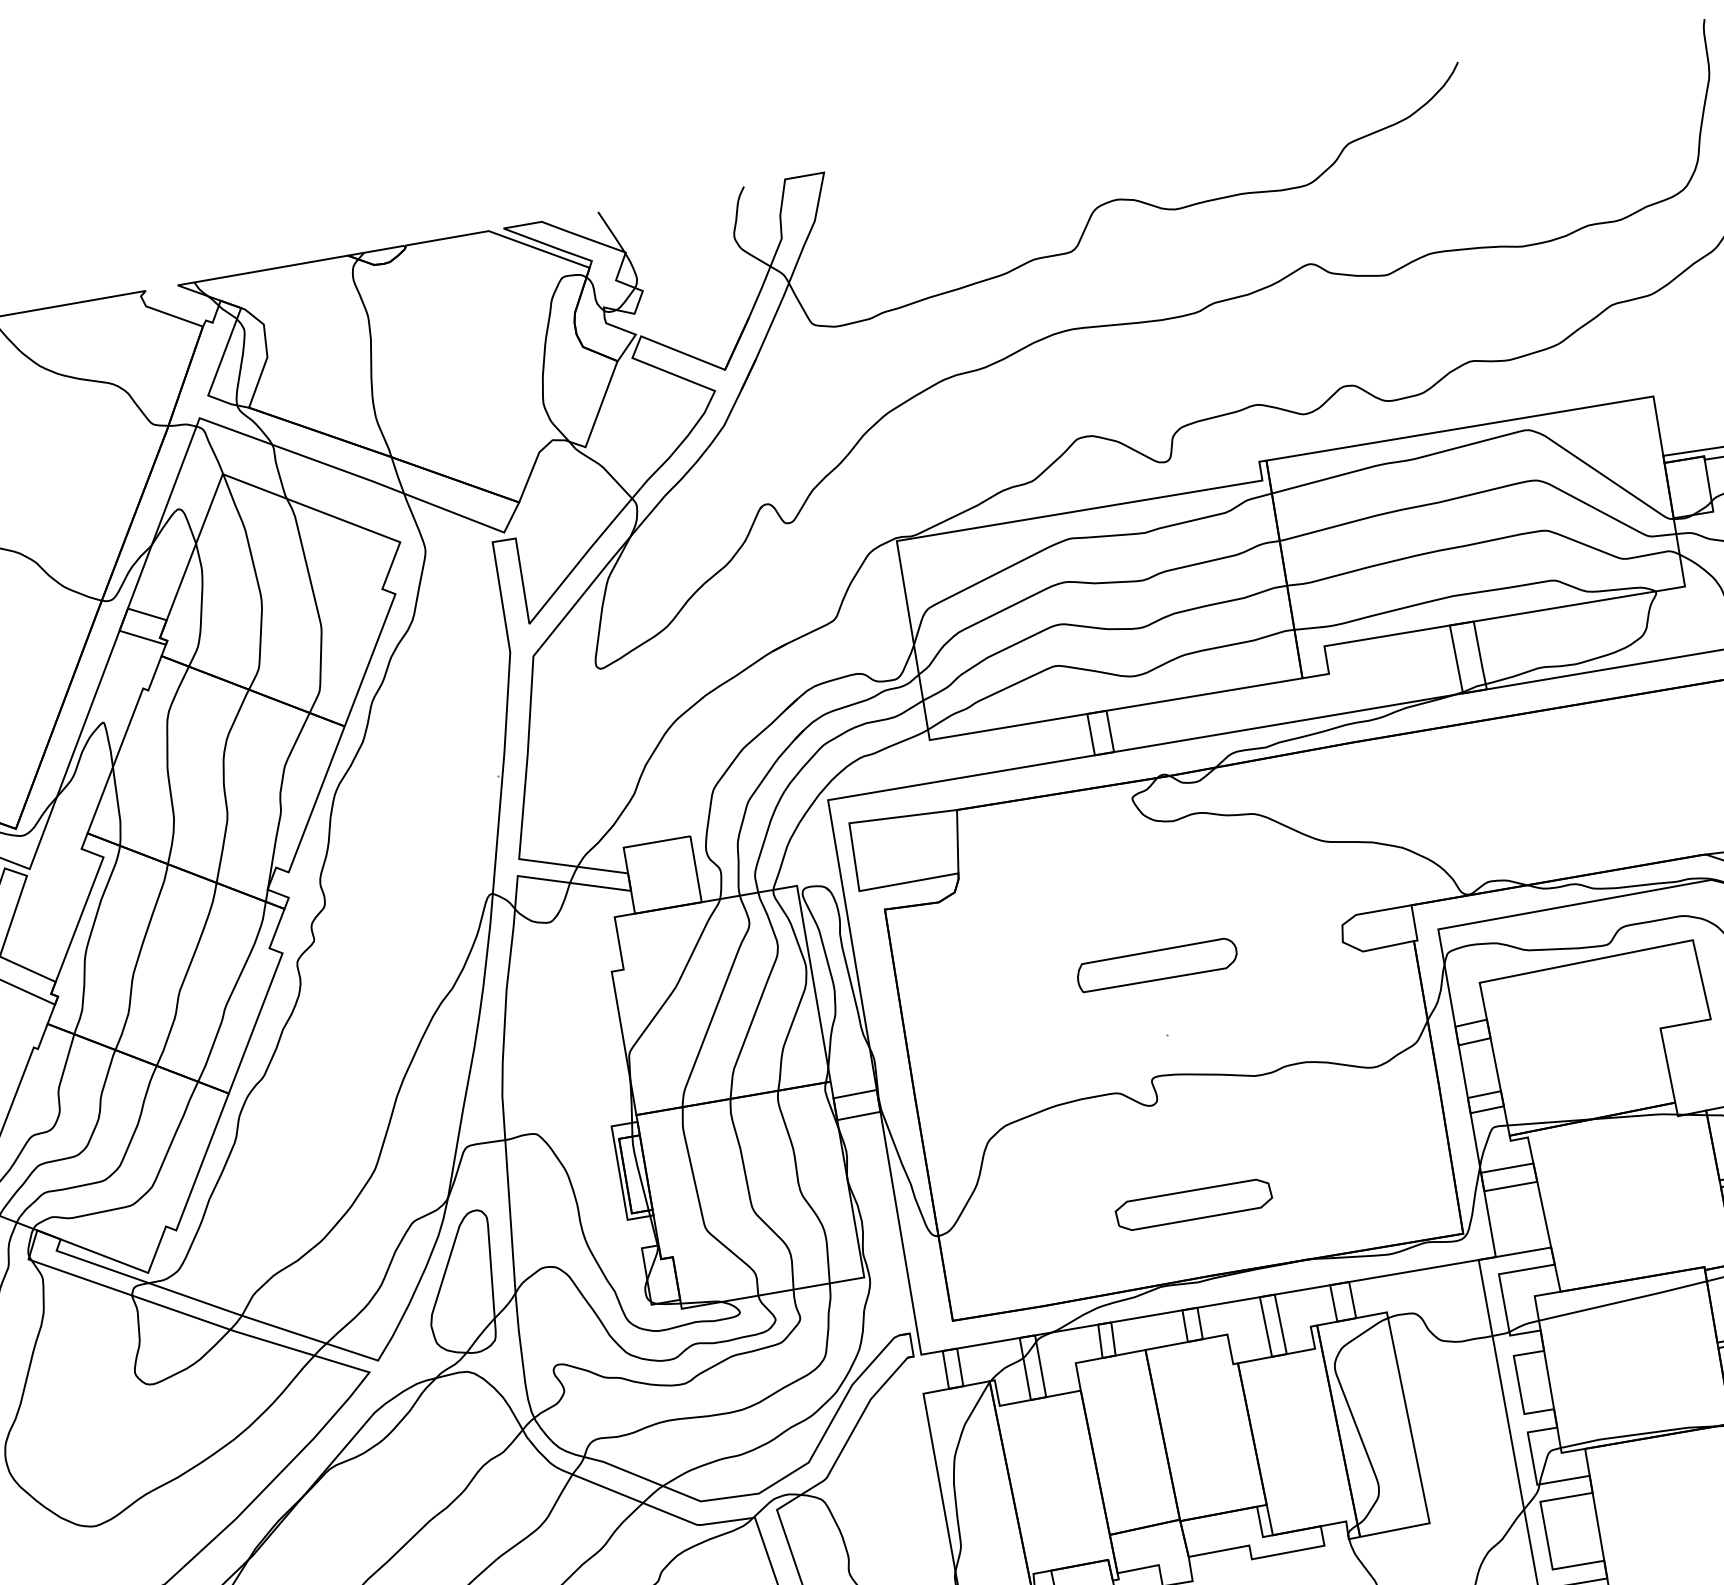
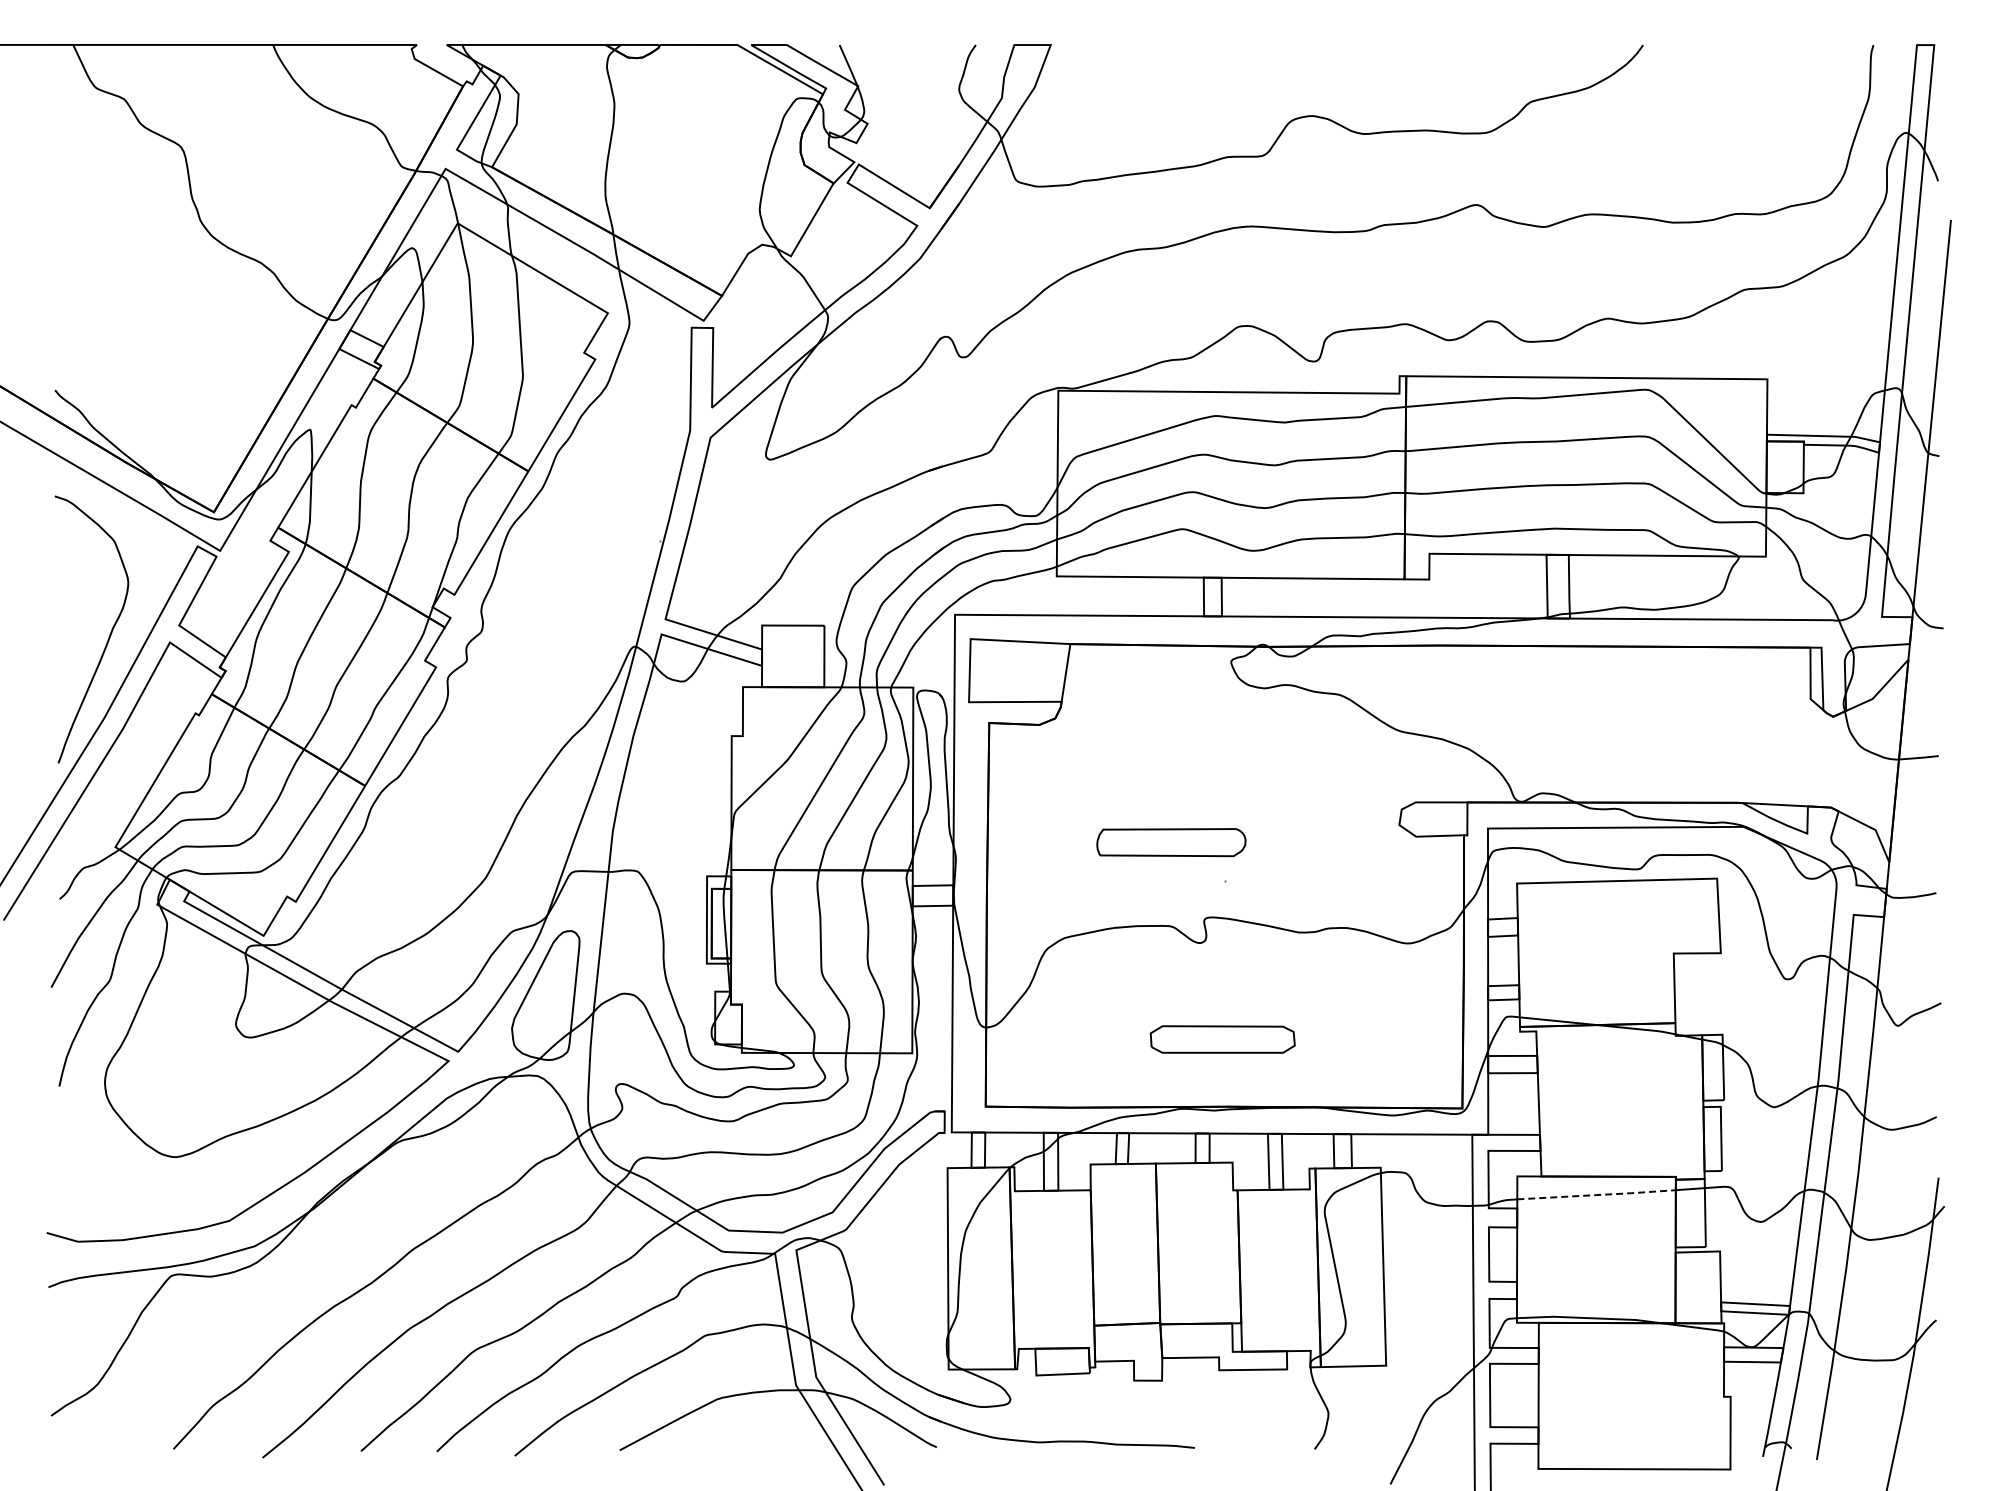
part: (1157, 965) -> (1171, 842), moved
line: (1625, 1301) -> (1598, 1195), solid -> dashed

